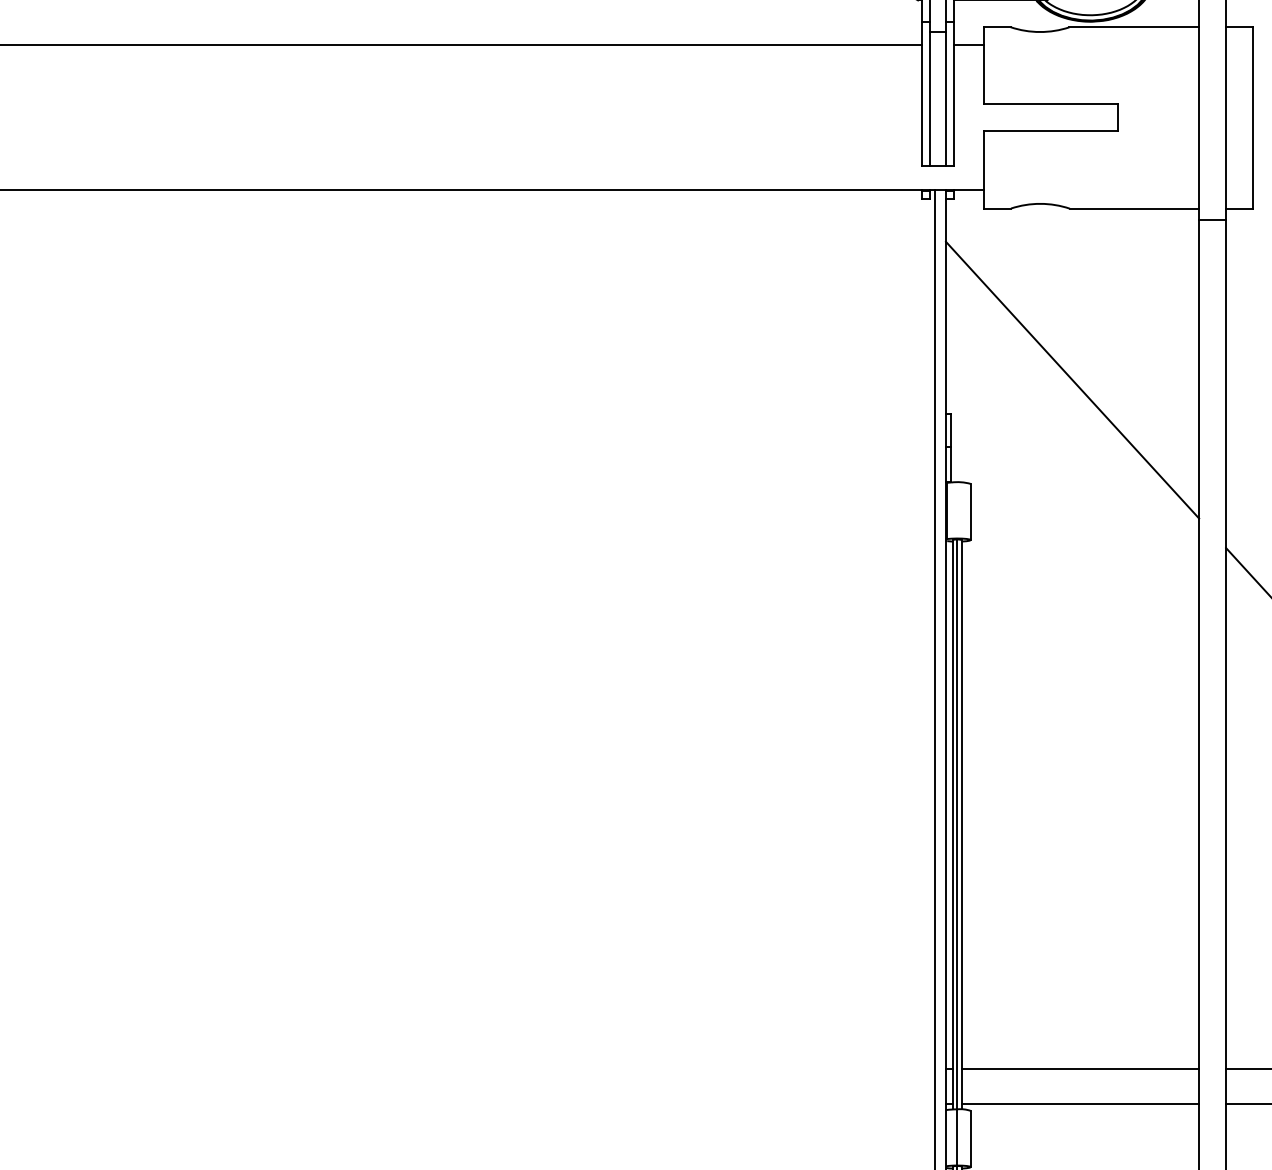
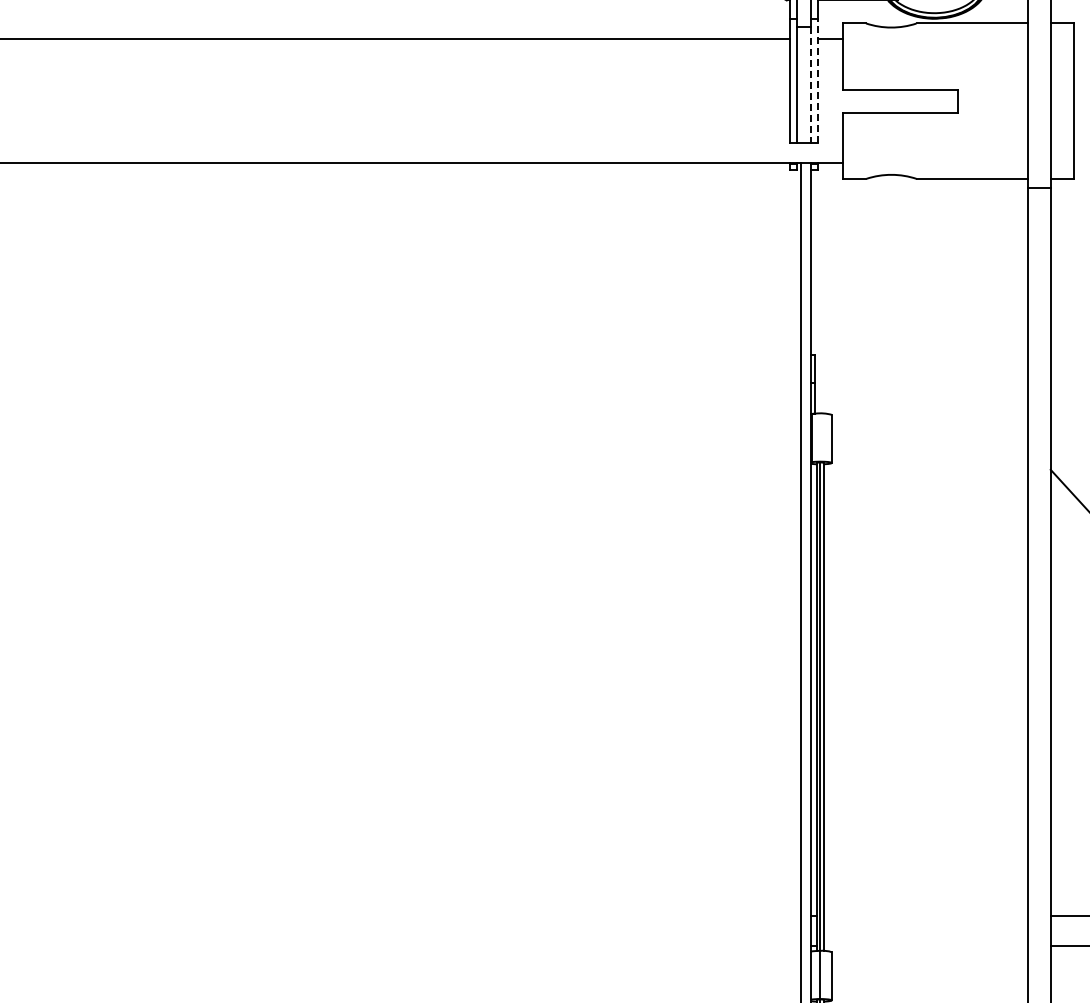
line: (953, 94) -> (817, 81), solid -> dashed
line: (945, 99) -> (810, 85), solid -> dashed
line: (1071, 379) -> (918, 325), removed
line: (1079, 1069) -> (925, 916), removed
line: (1079, 1104) -> (925, 946), removed

